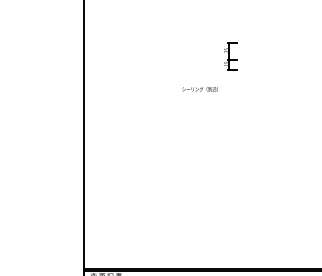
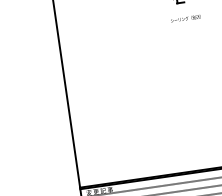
text: (199, 89) -> (185, 19), moved

